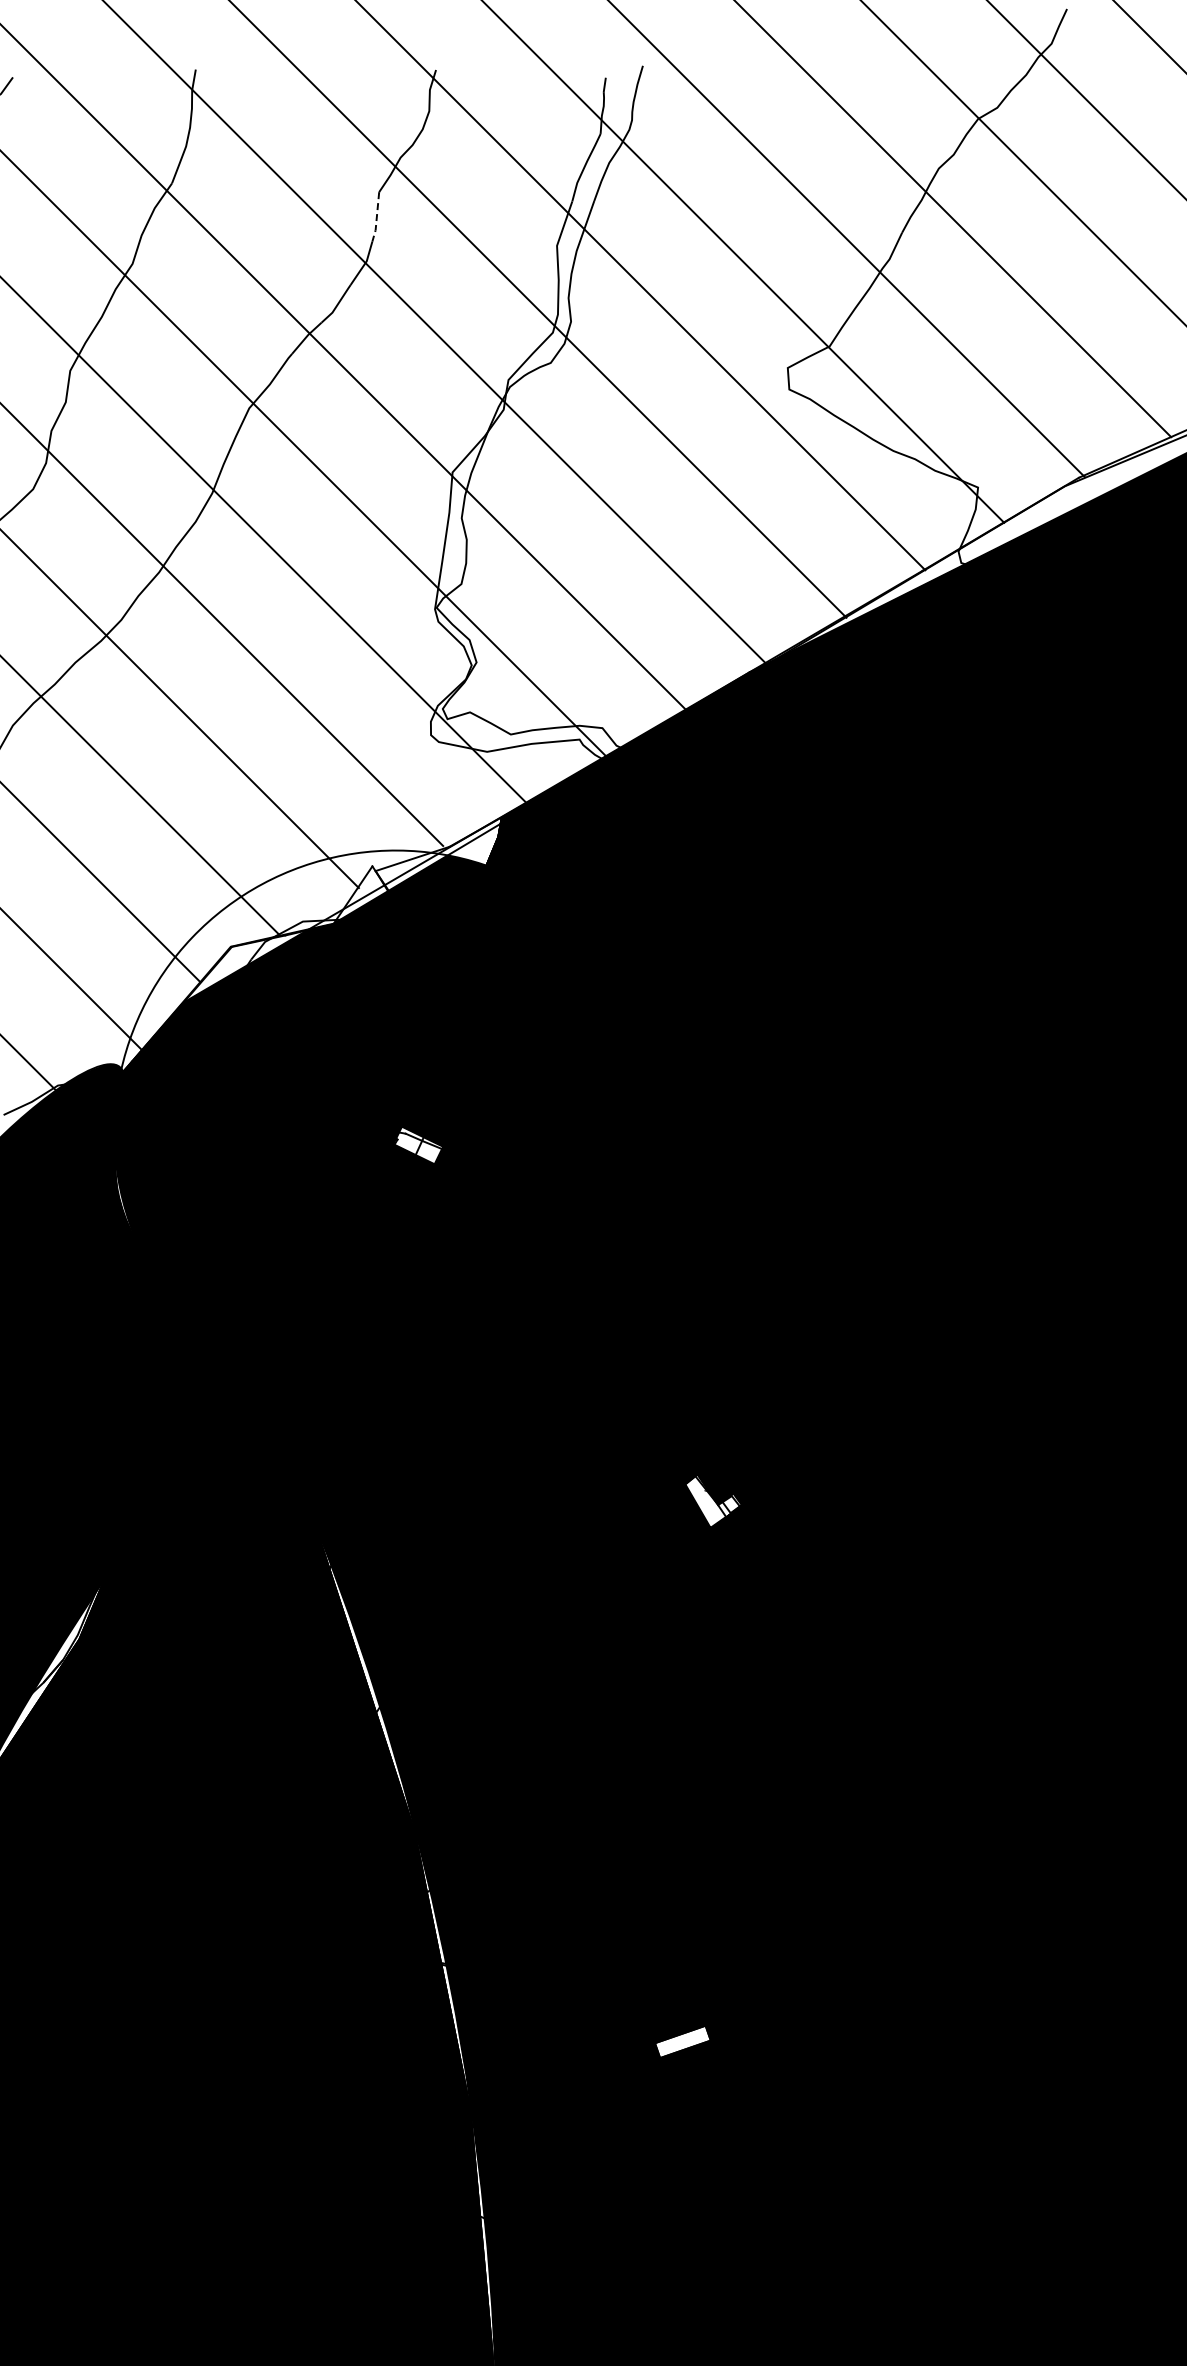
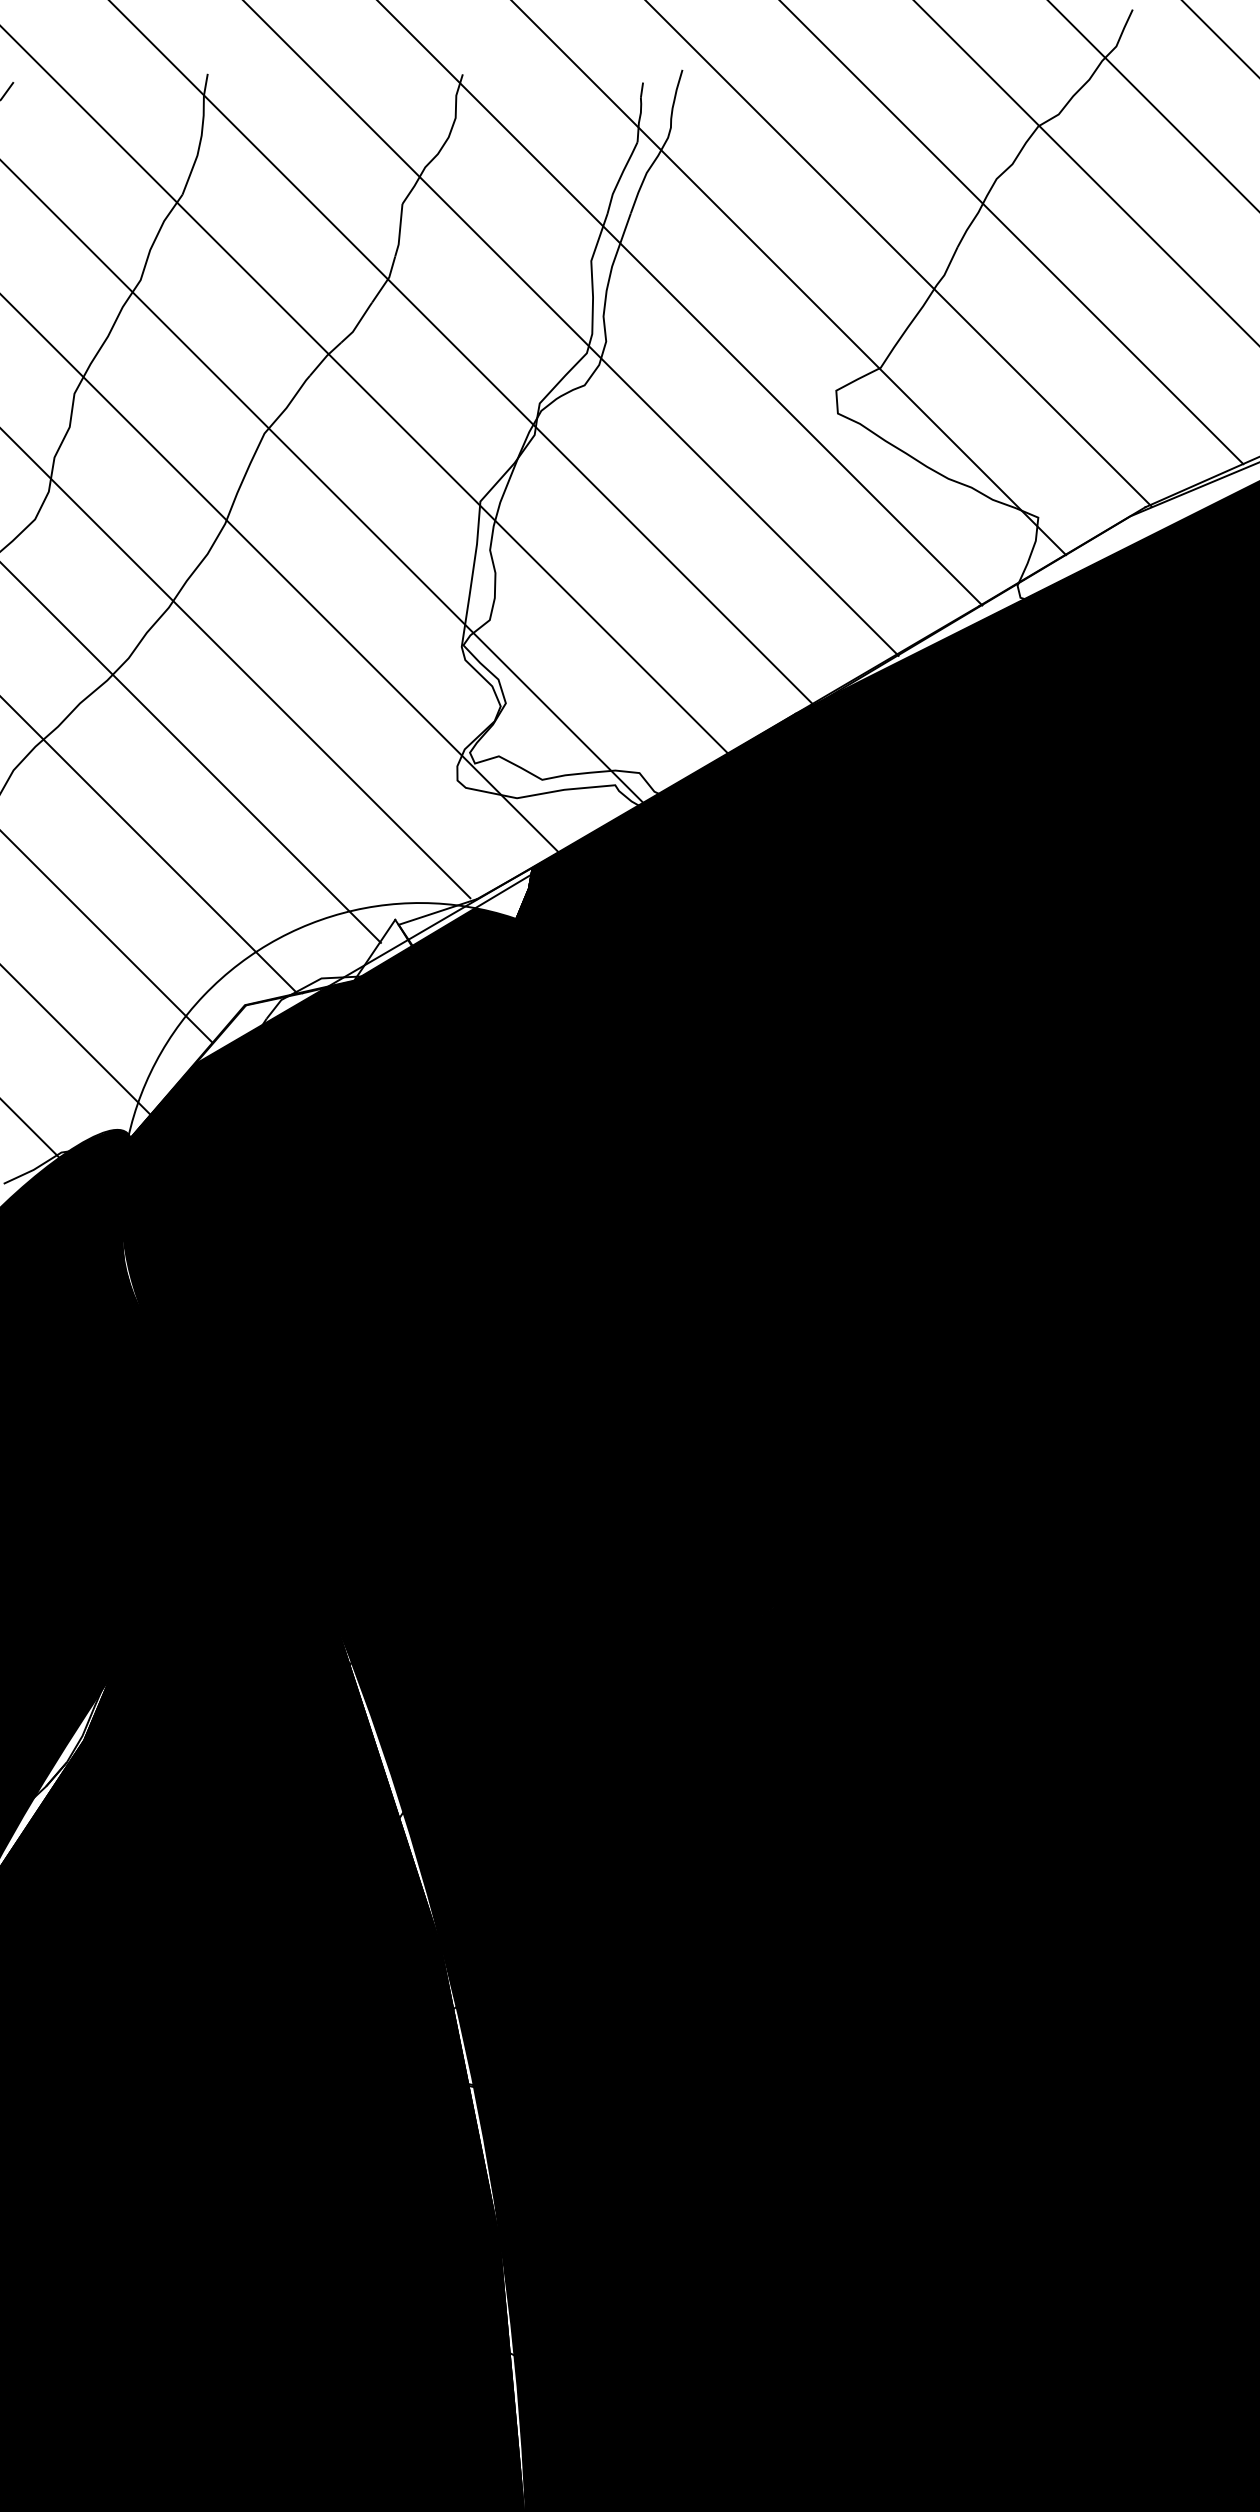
line: (376, 217) -> (399, 230), dashed -> solid
fill: (418, 1145) -> (444, 1216), added
fill: (713, 1500) -> (757, 1593), added
fill: (682, 2041) -> (724, 2167), added

